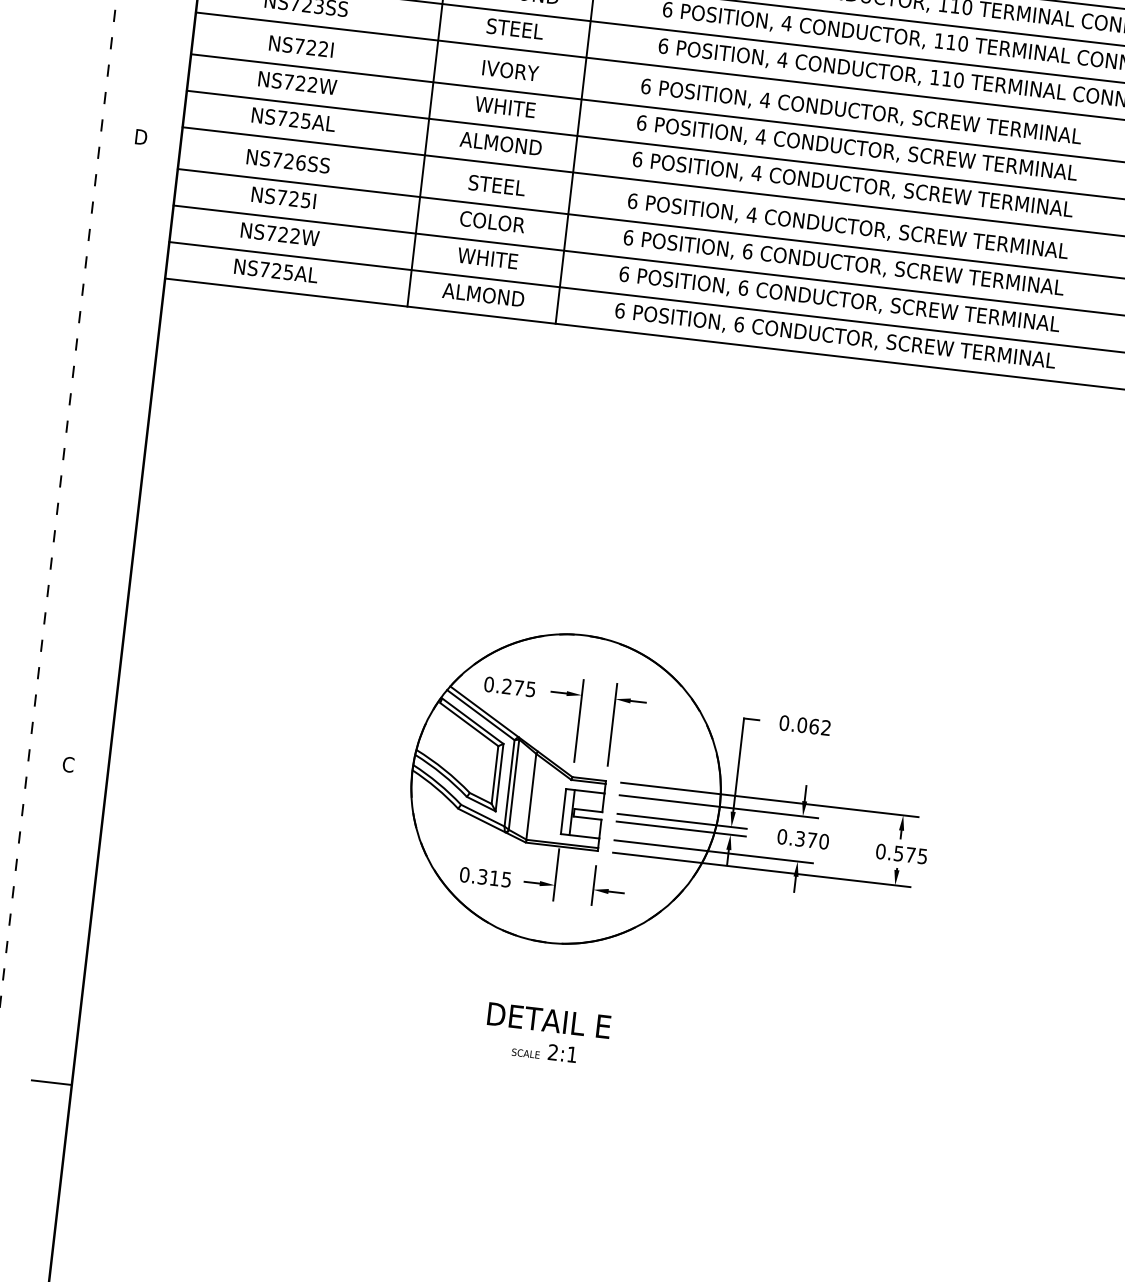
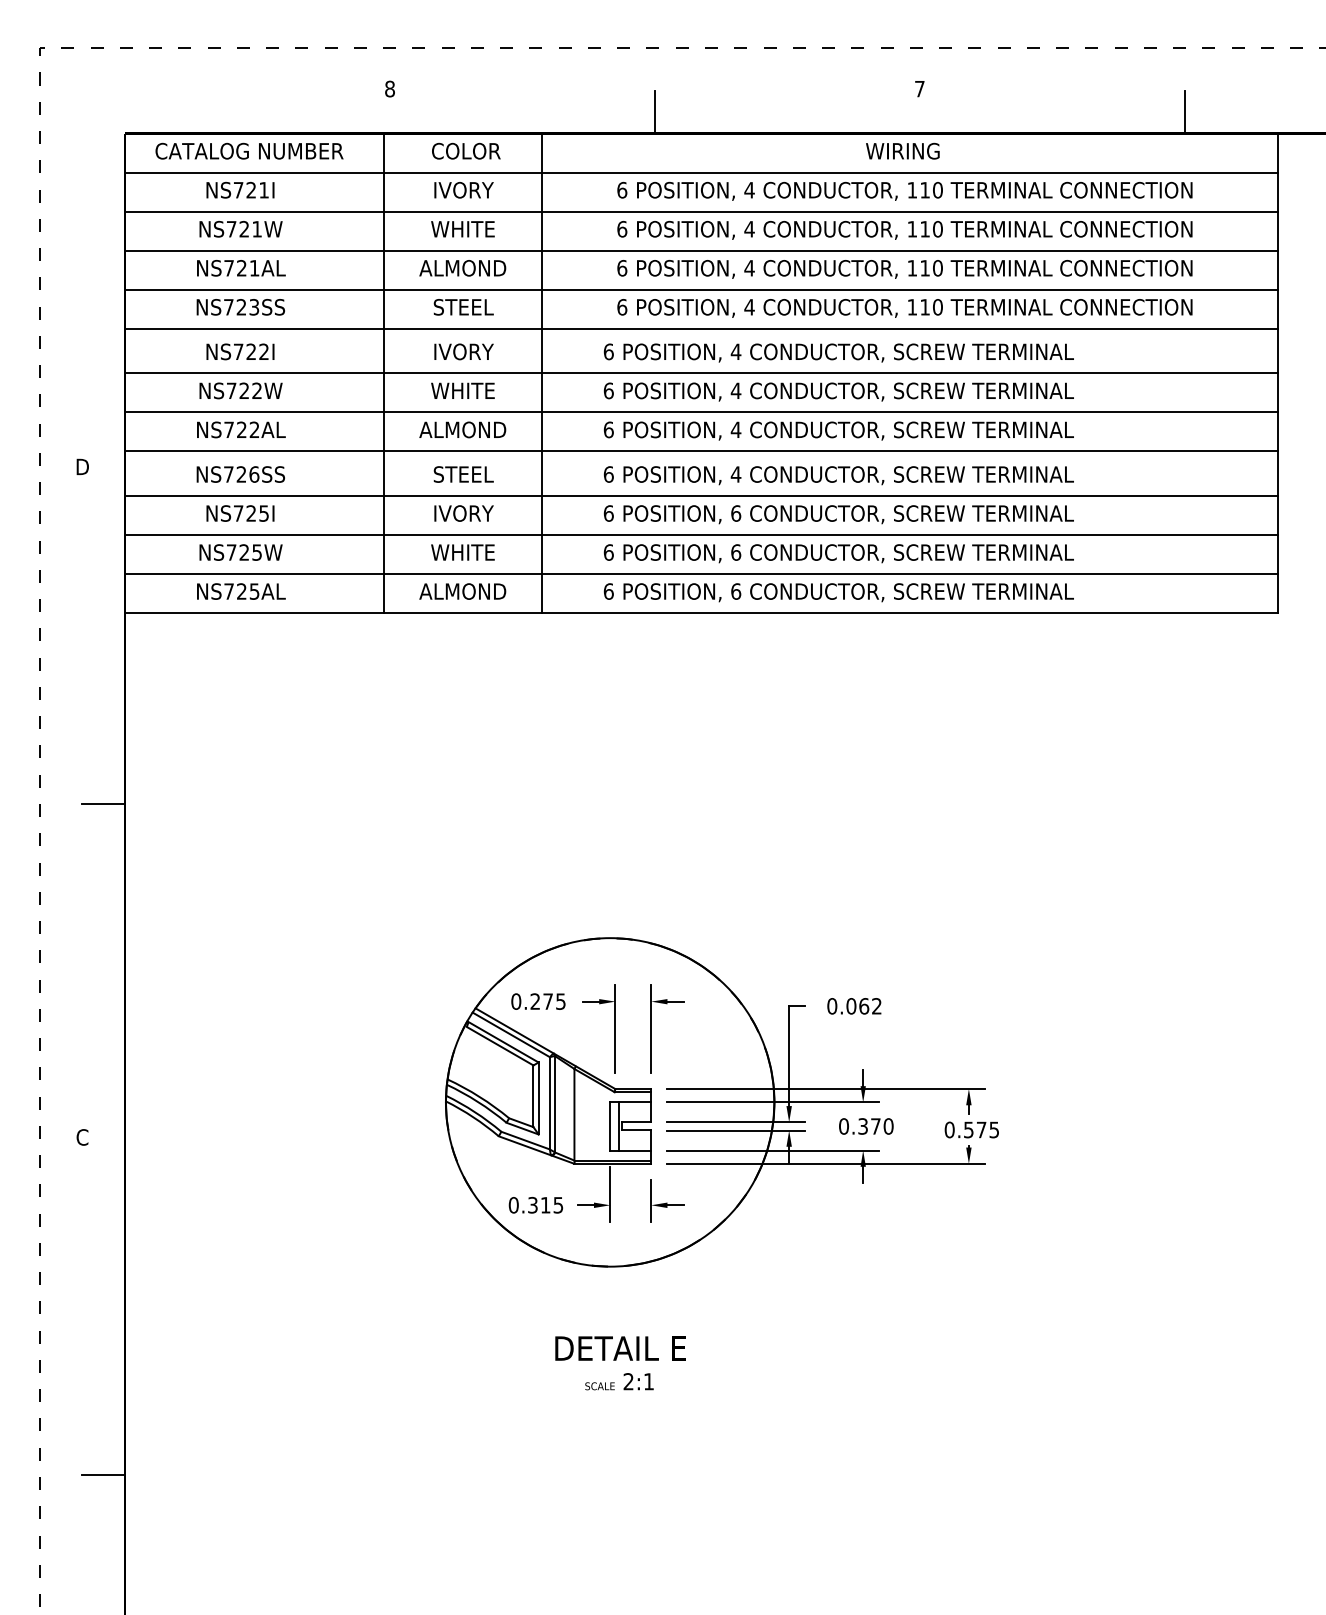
text: (306, 120) -> (254, 429), NS725AL -> NS722AL
text: (492, 221) -> (463, 513), COLOR -> IVORY
text: (294, 236) -> (256, 552), NS722W -> NS725W
line: (124, 455) -> (103, 804), added

